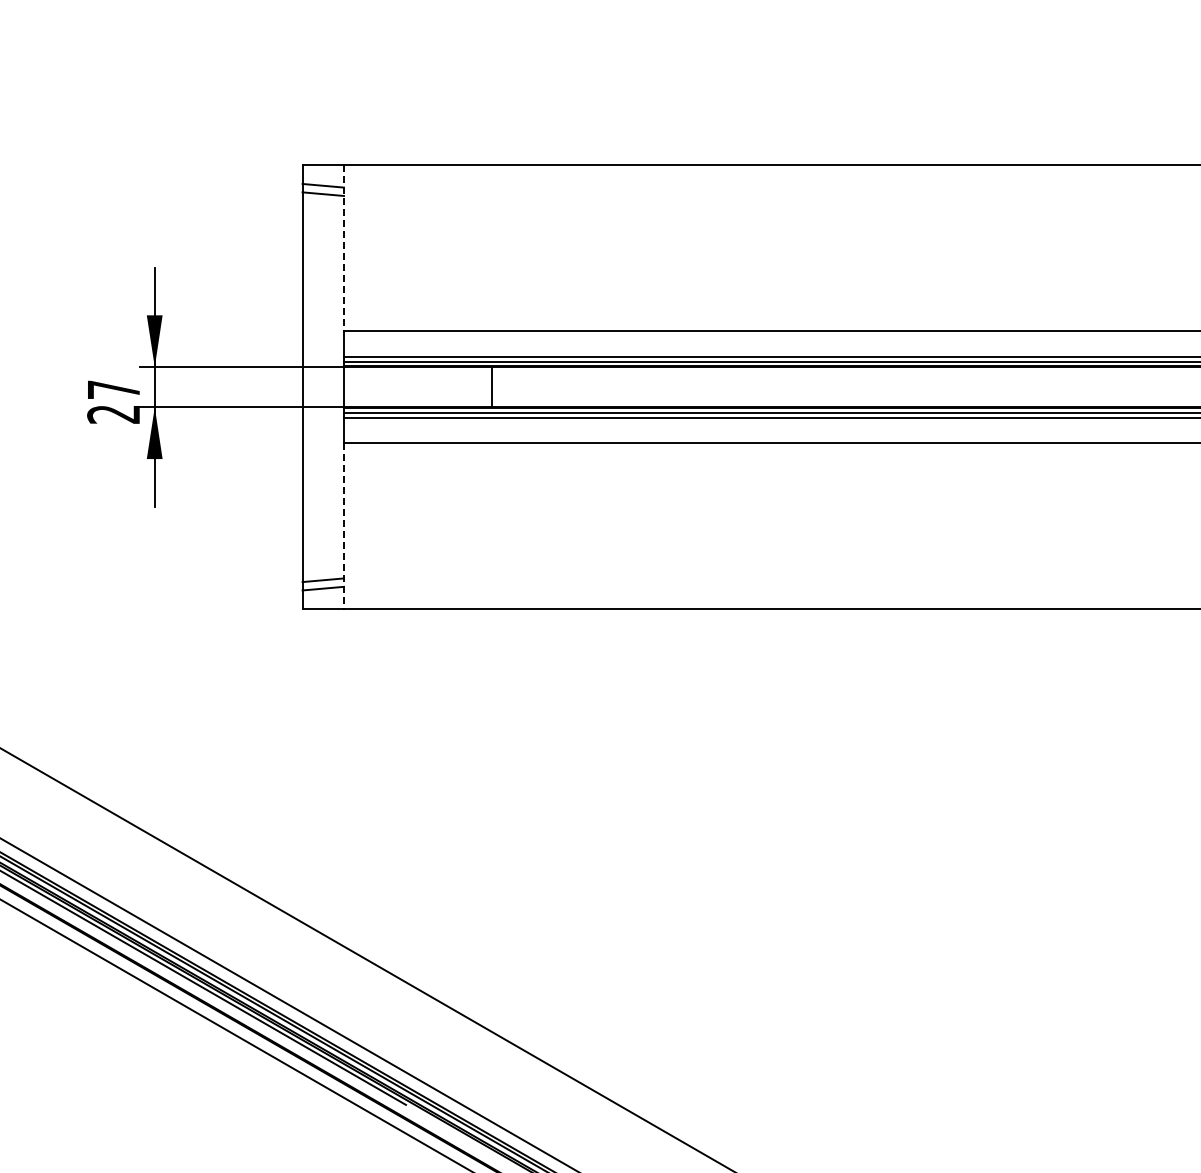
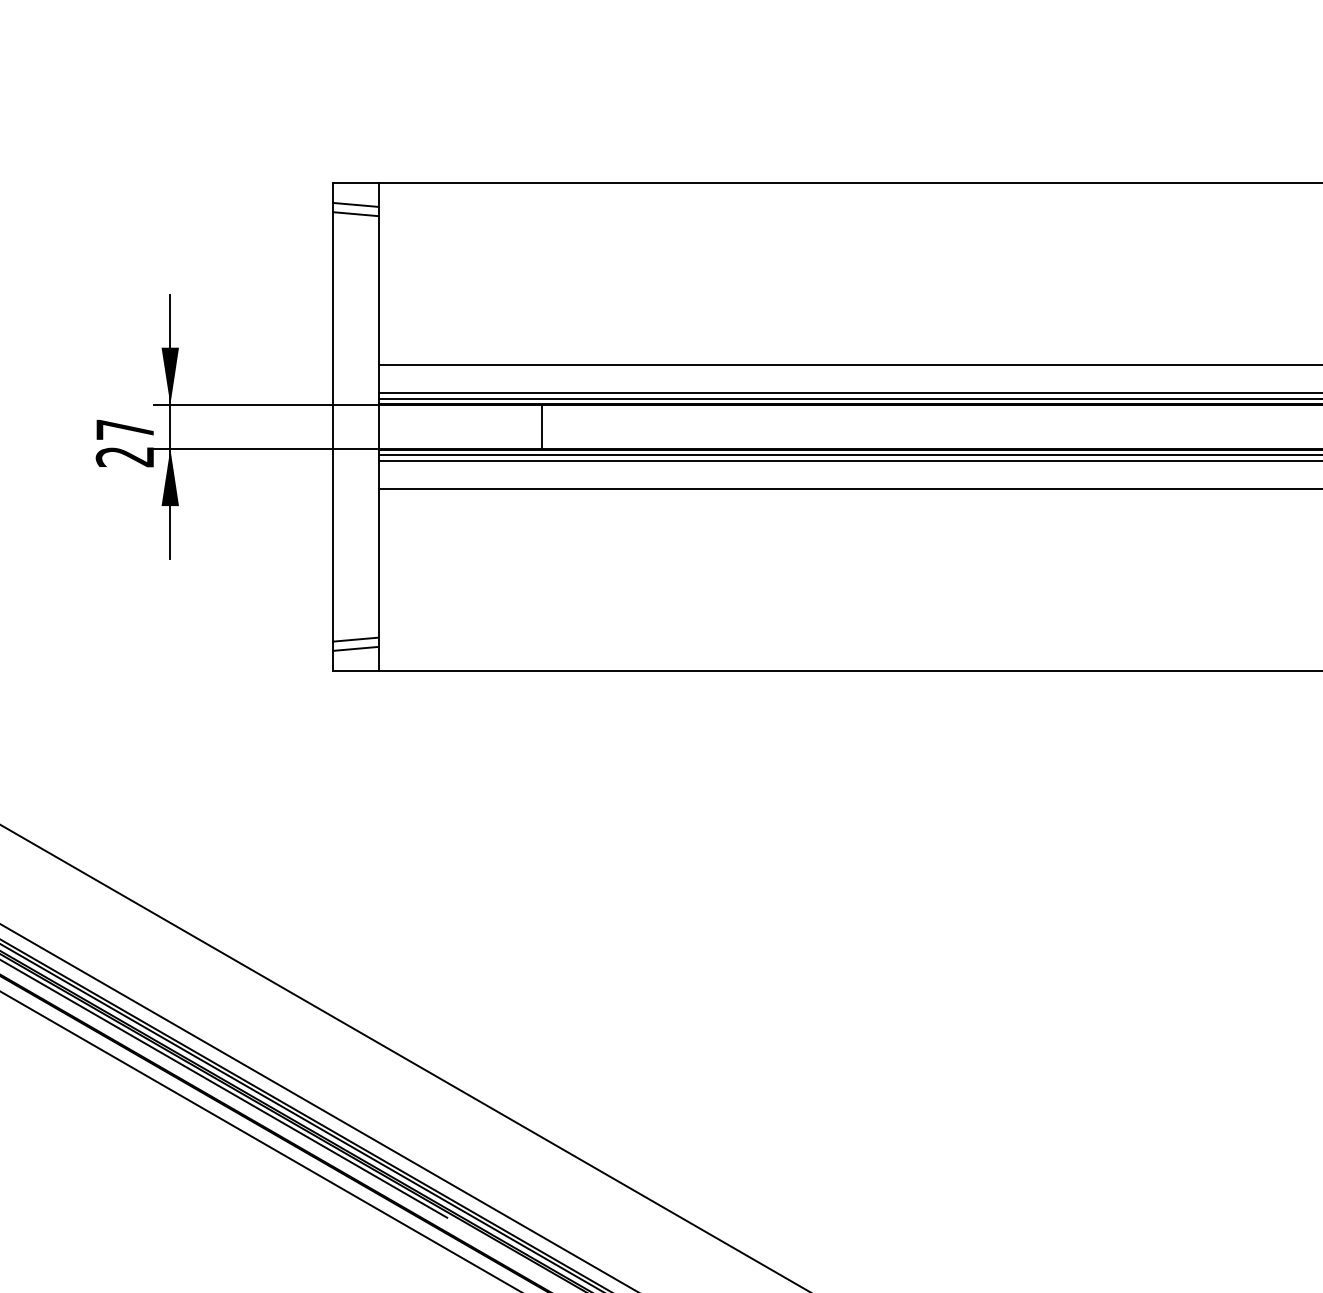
line: (343, 248) -> (378, 274), dashed -> solid
line: (343, 526) -> (378, 580), dashed -> solid

